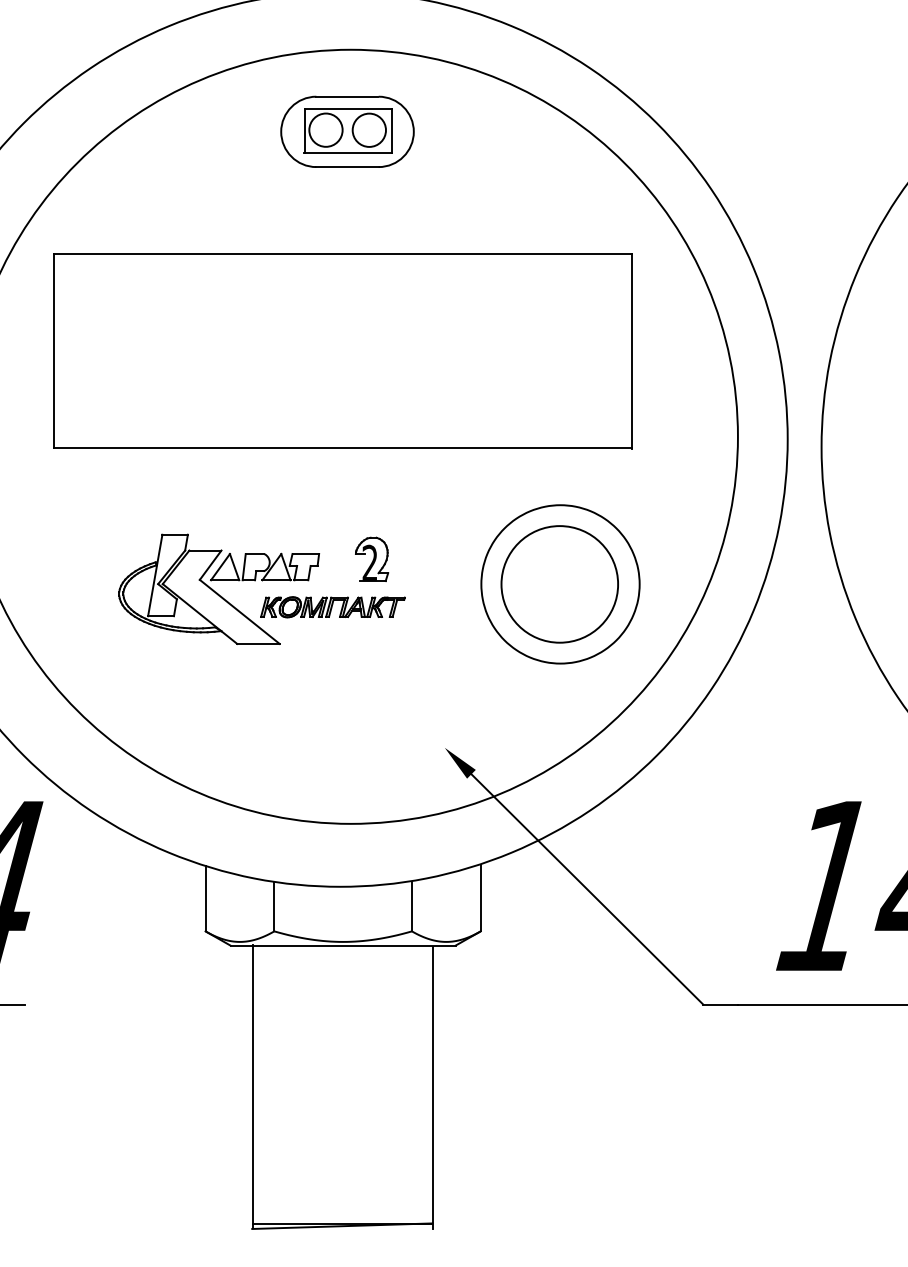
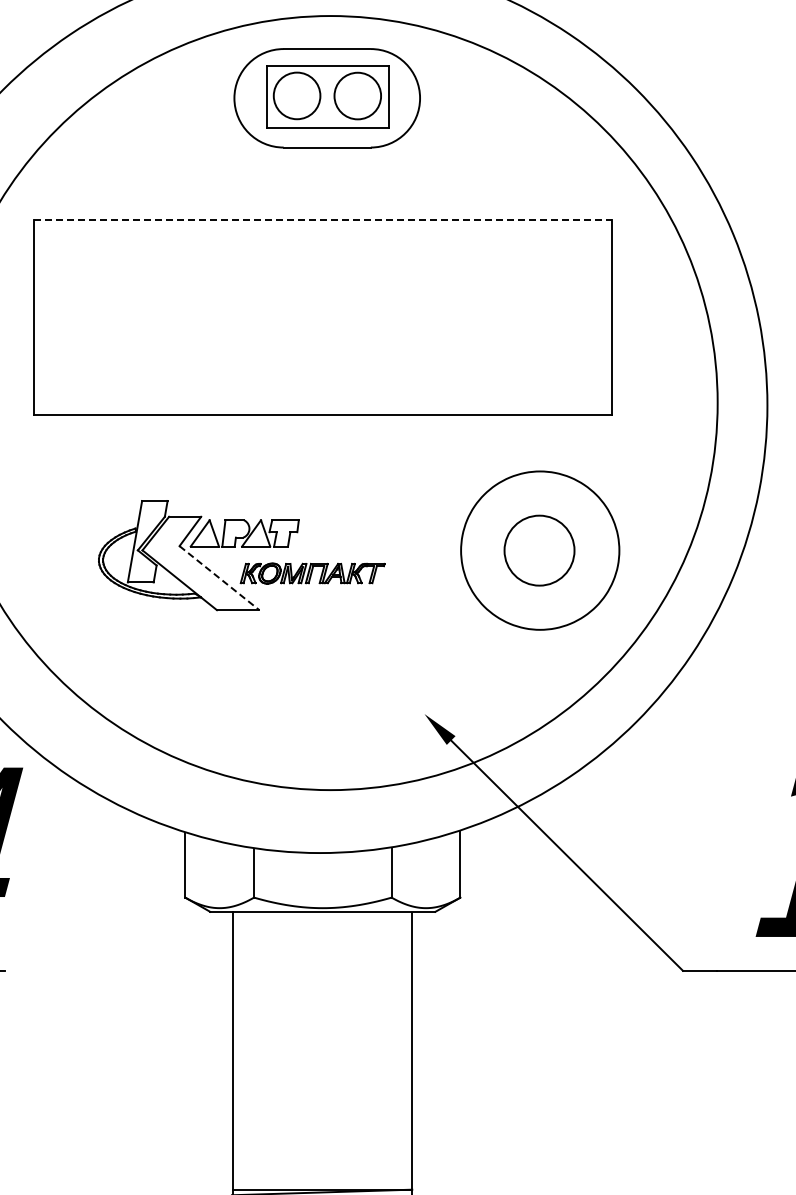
part: (347, 131) -> (327, 97), size x1.4
line: (343, 253) -> (323, 219), solid -> dashed
part: (372, 558) -> (352, 524), removed
circle: (559, 584) -> (539, 550), size x0.6
line: (240, 612) -> (220, 578), solid -> dashed

